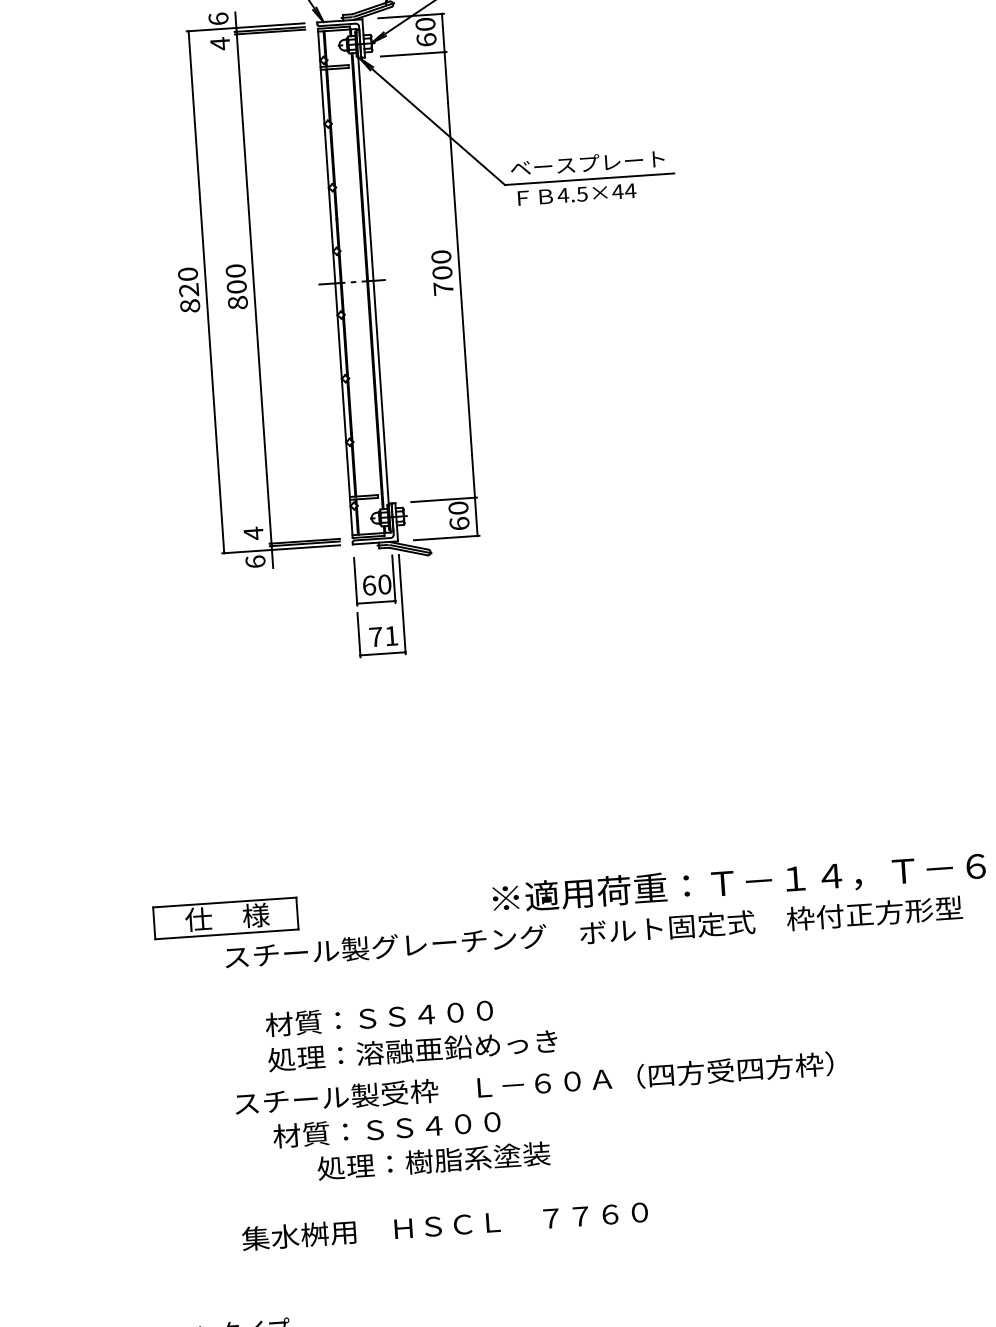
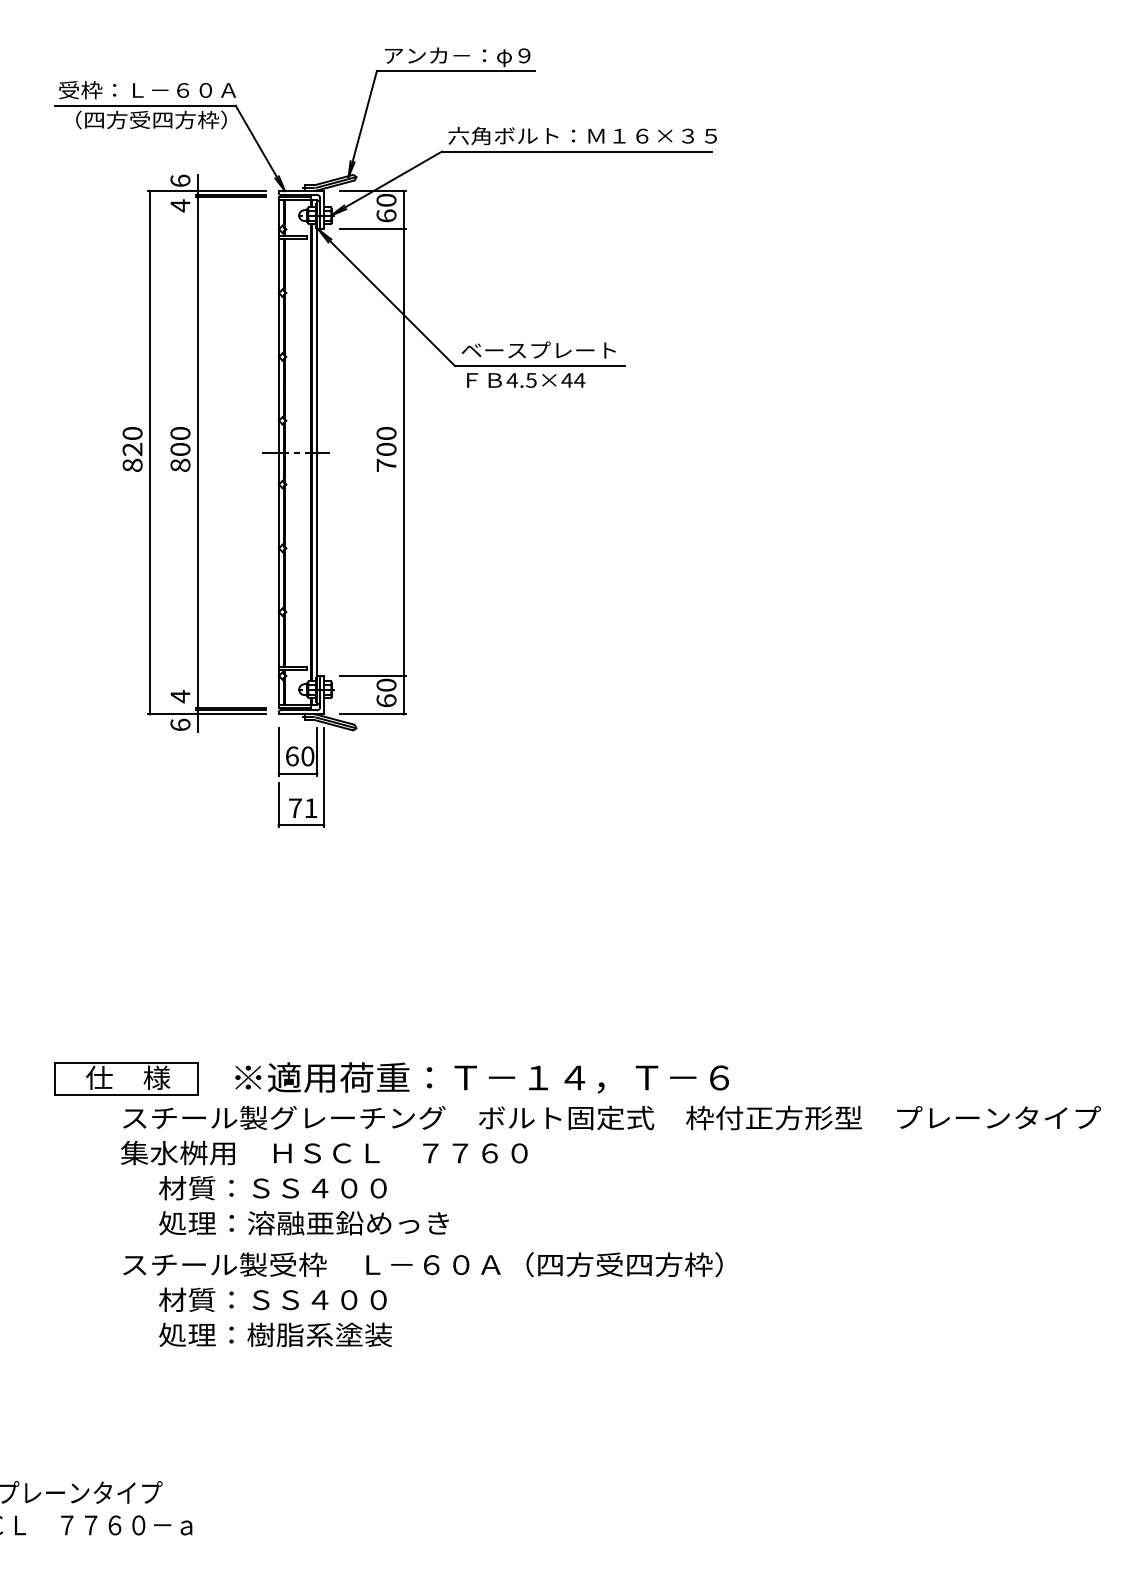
text: (738, 882) -> (481, 1077), moved
text: (433, 1160) -> (275, 1334), moved
text: (445, 1224) -> (324, 1152), moved

